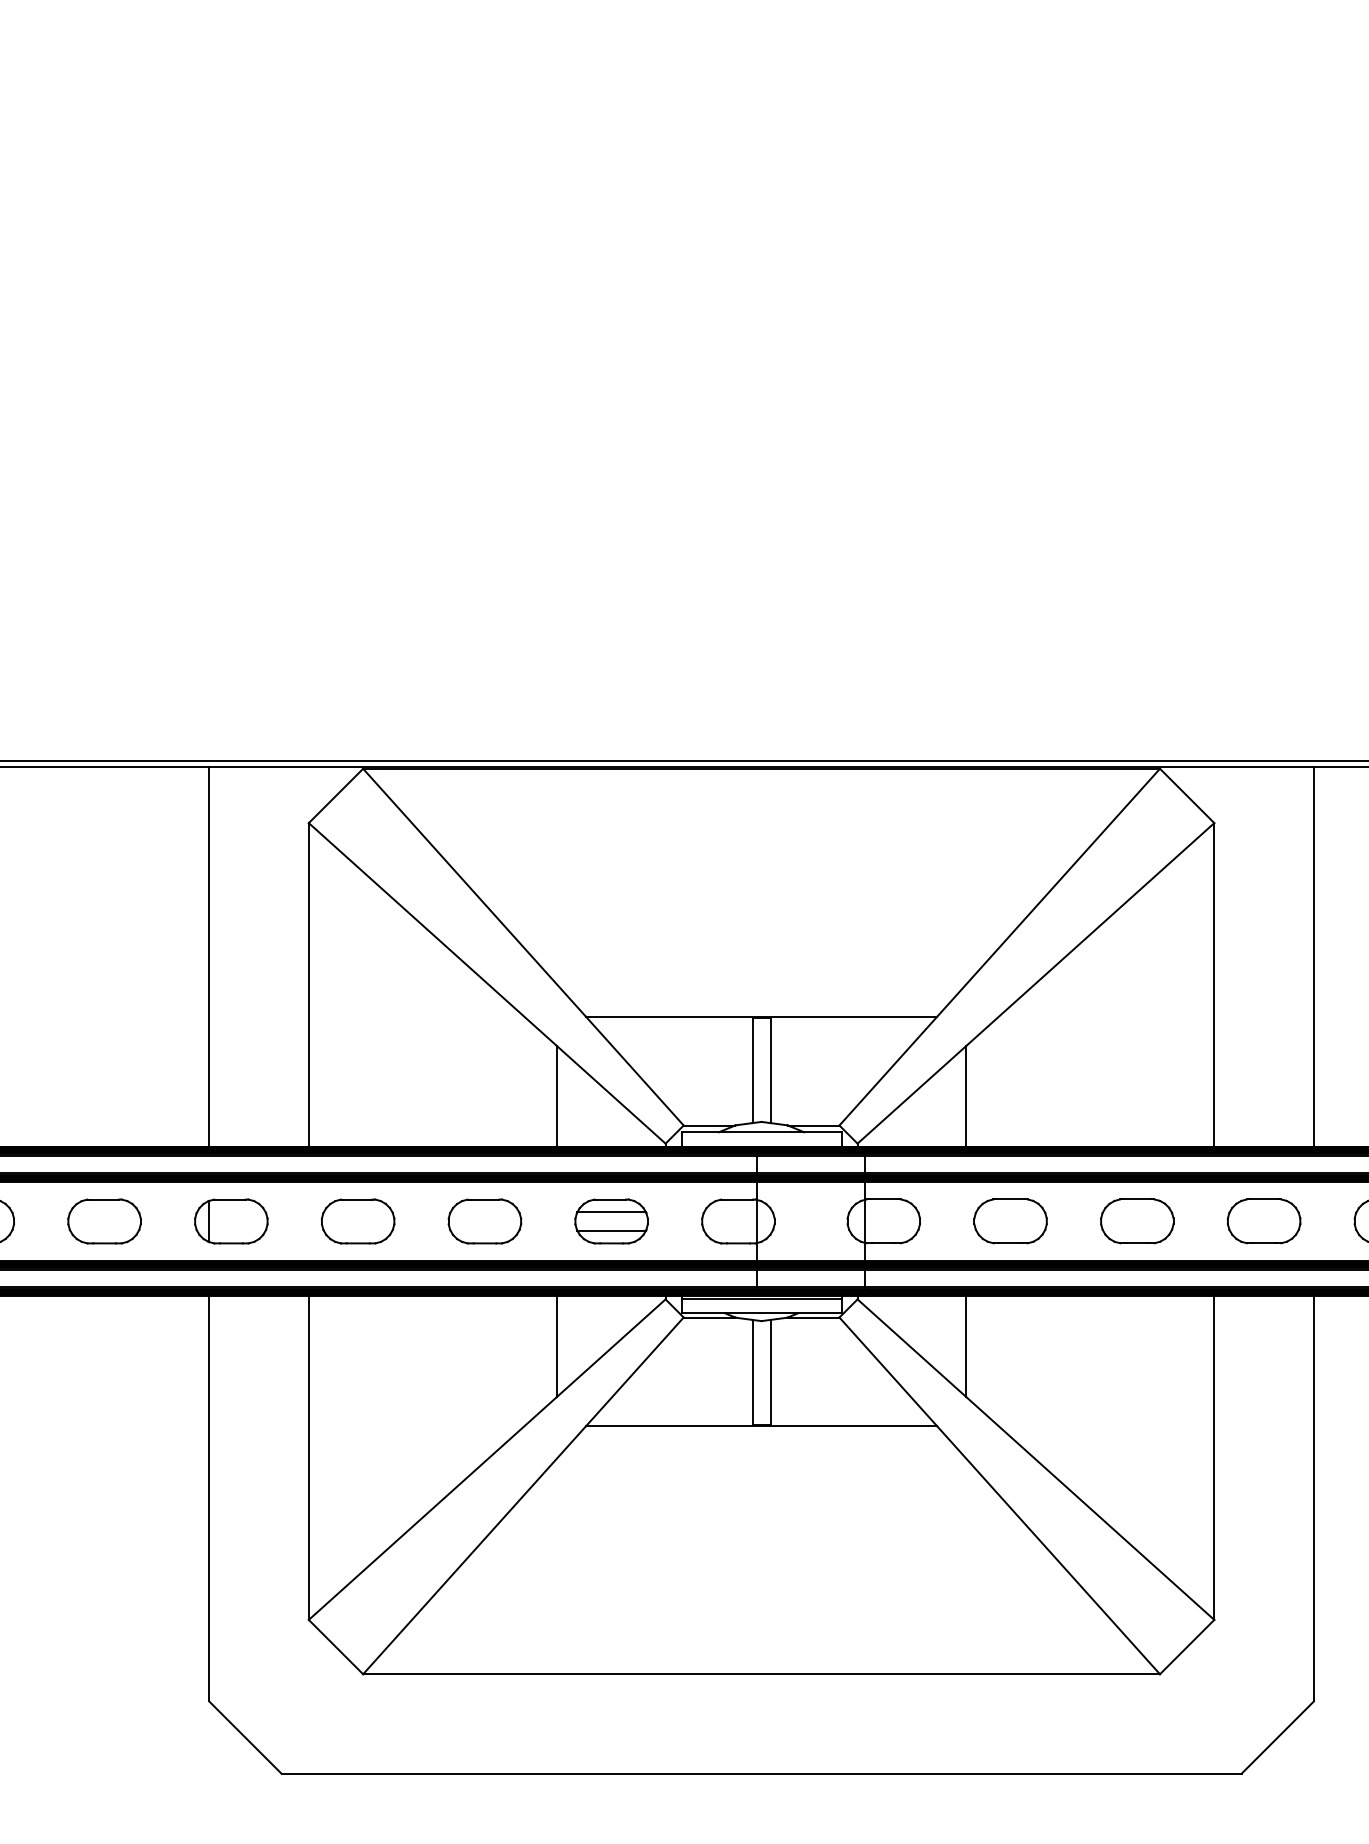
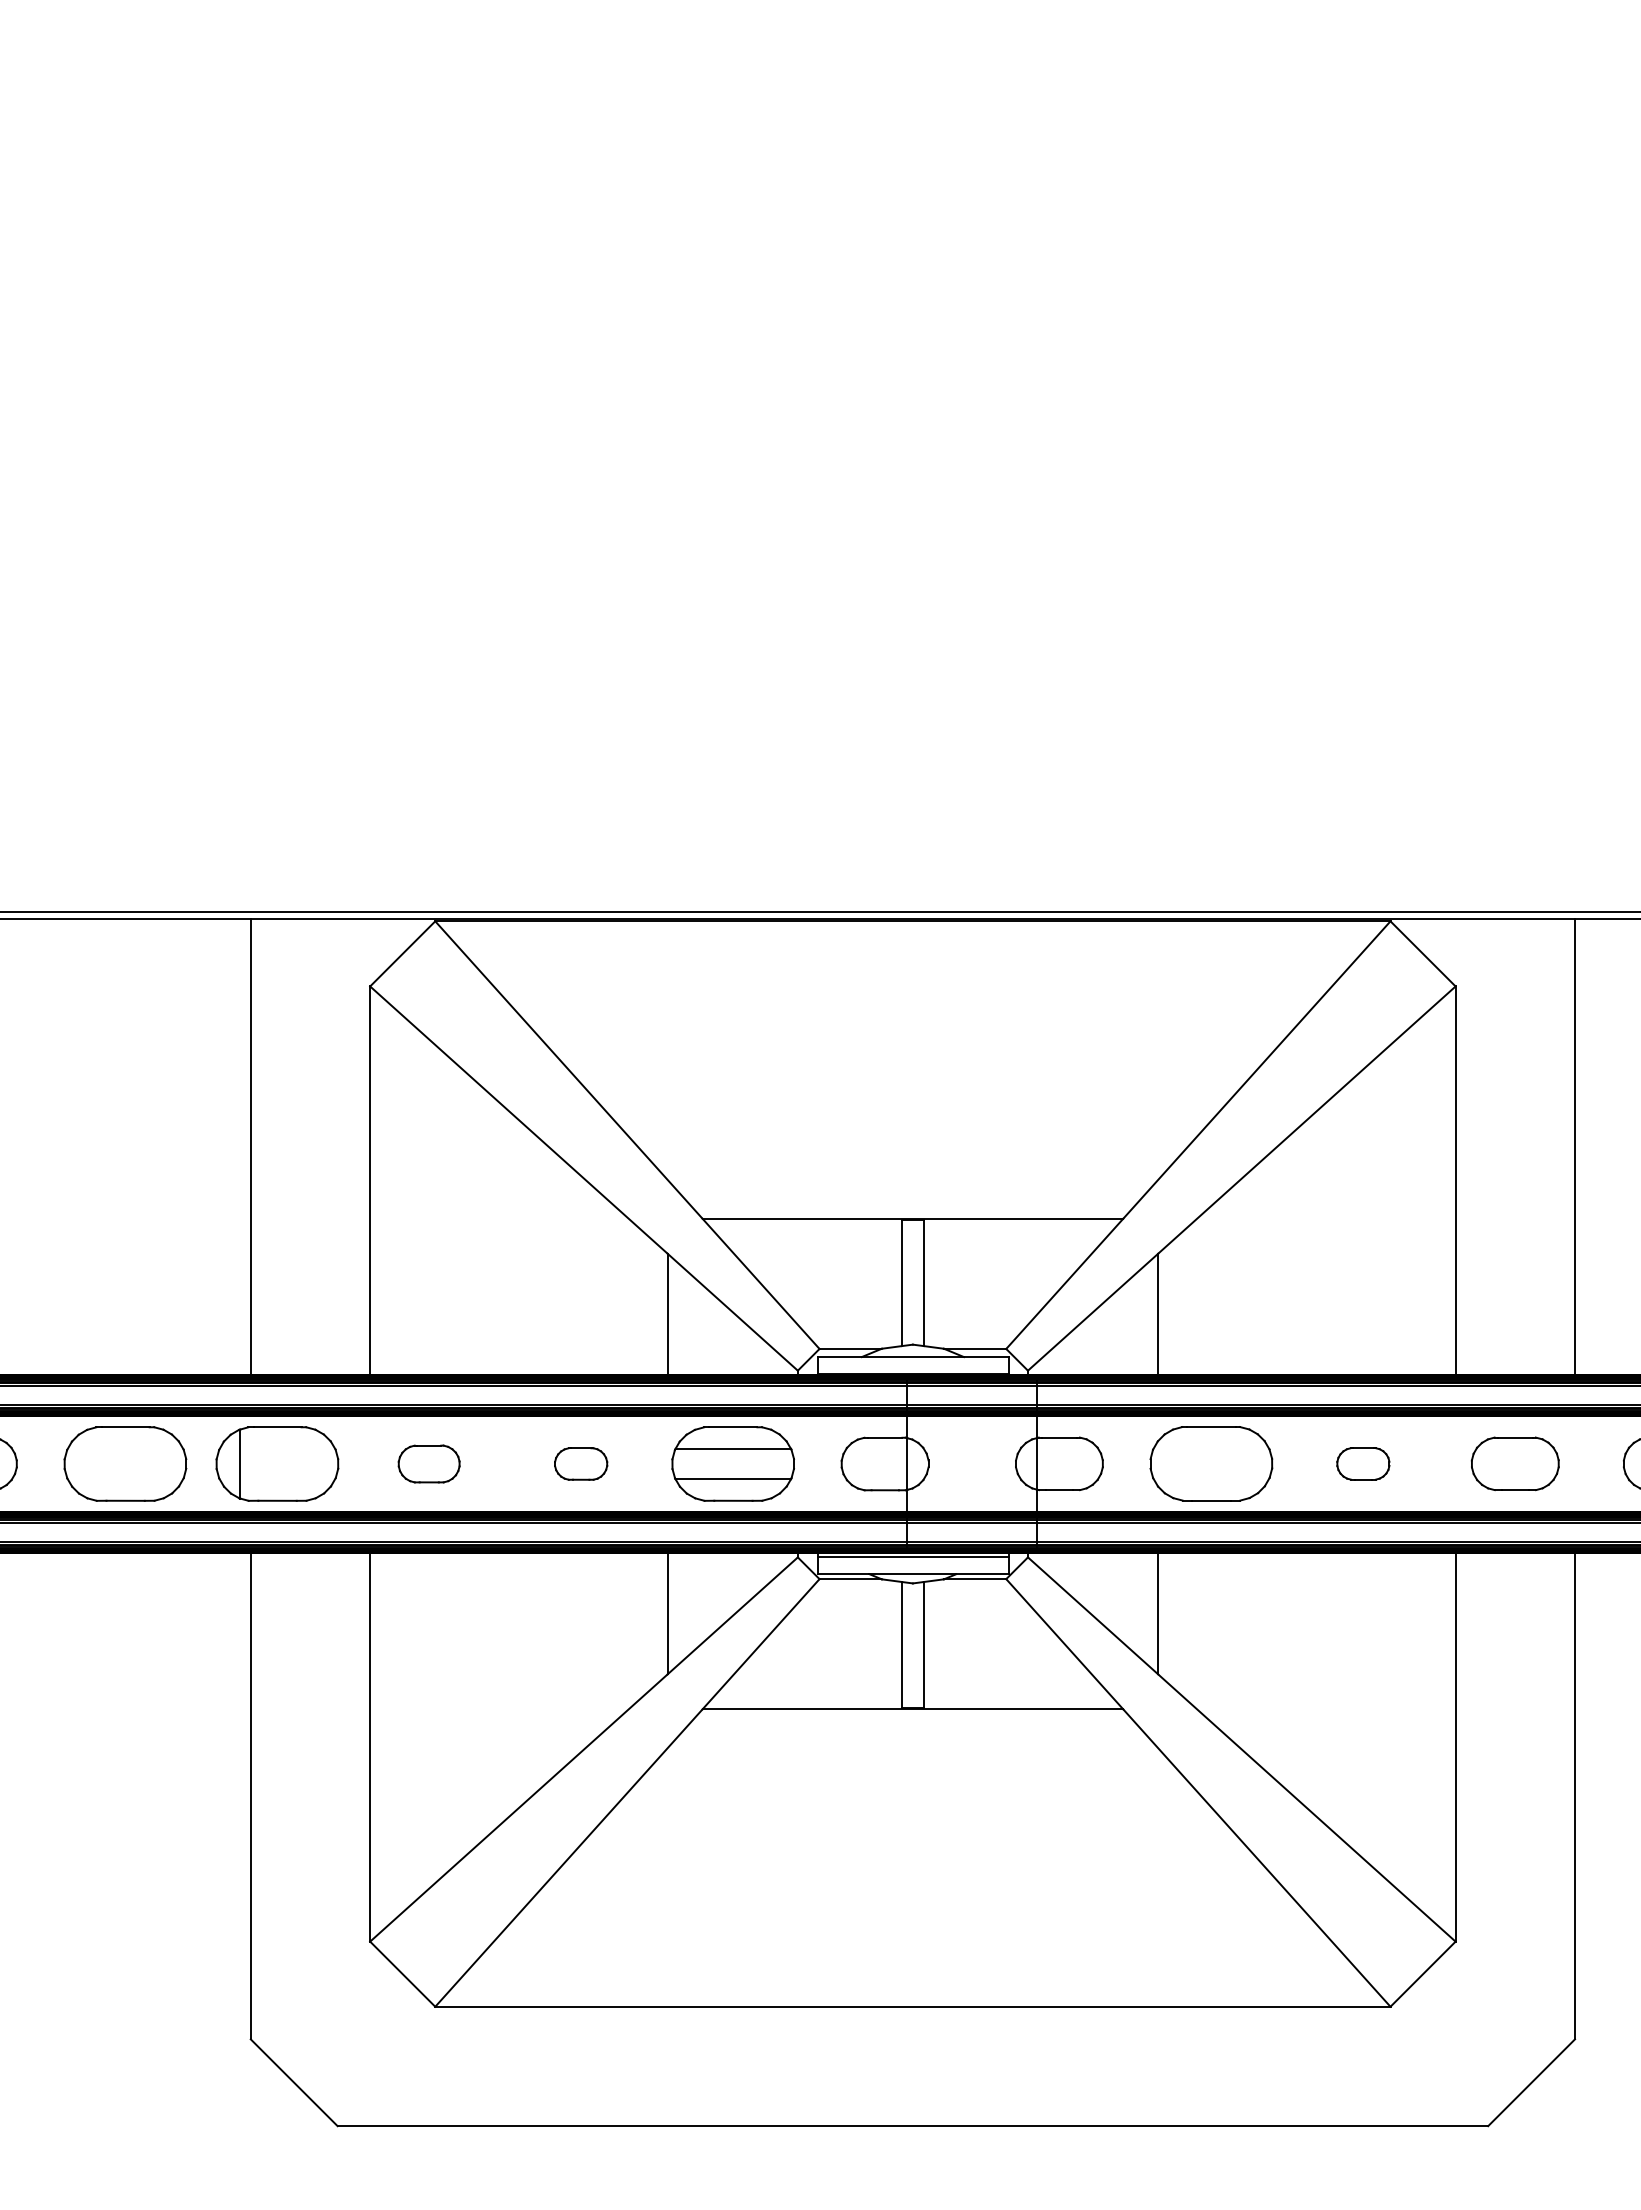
part: (103, 1221) -> (124, 1463), size x1.4
part: (230, 1221) -> (276, 1463), size x1.4
part: (357, 1221) -> (428, 1463), size x0.7
part: (484, 1221) -> (580, 1463), size x0.6
part: (611, 1221) -> (732, 1463), size x1.4
part: (1010, 1221) -> (1211, 1463), size x1.4
part: (1137, 1221) -> (1363, 1463), size x0.6

